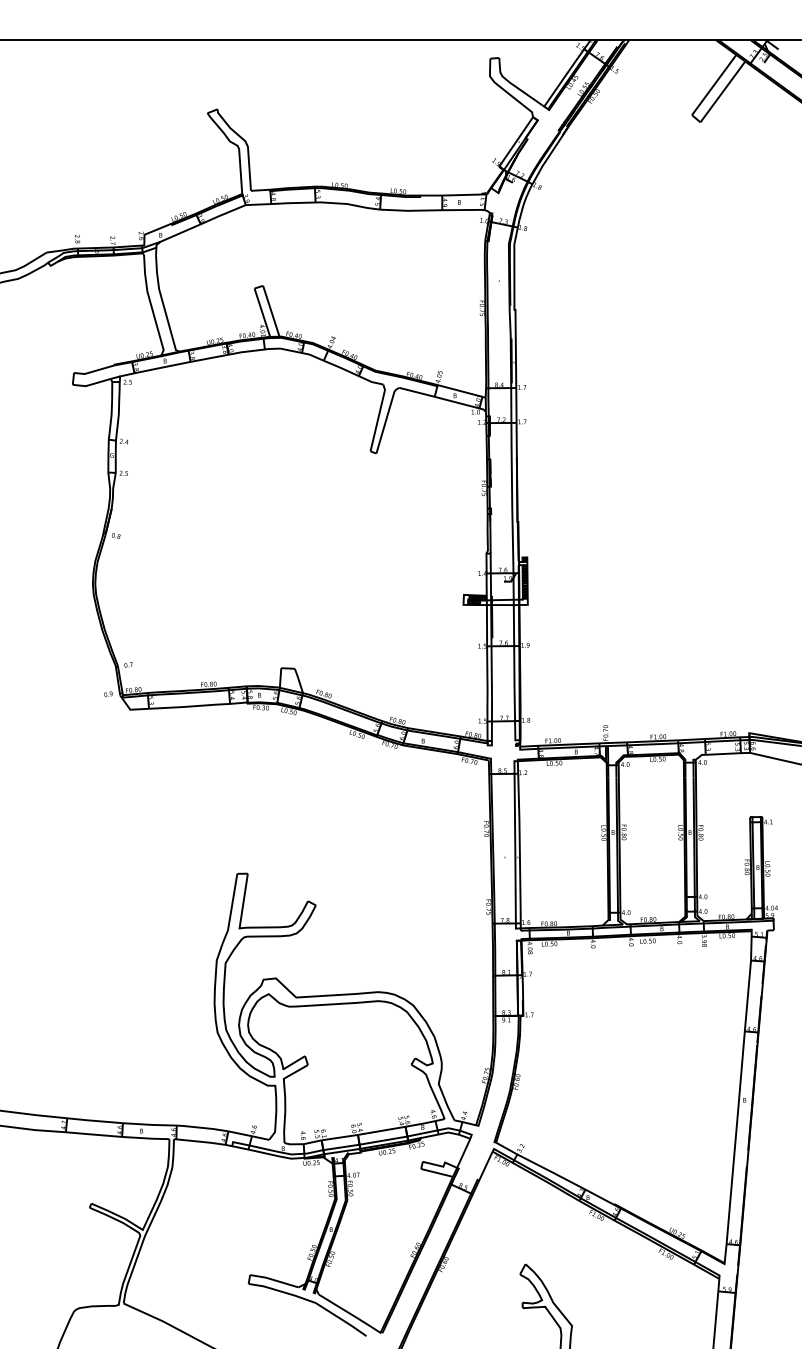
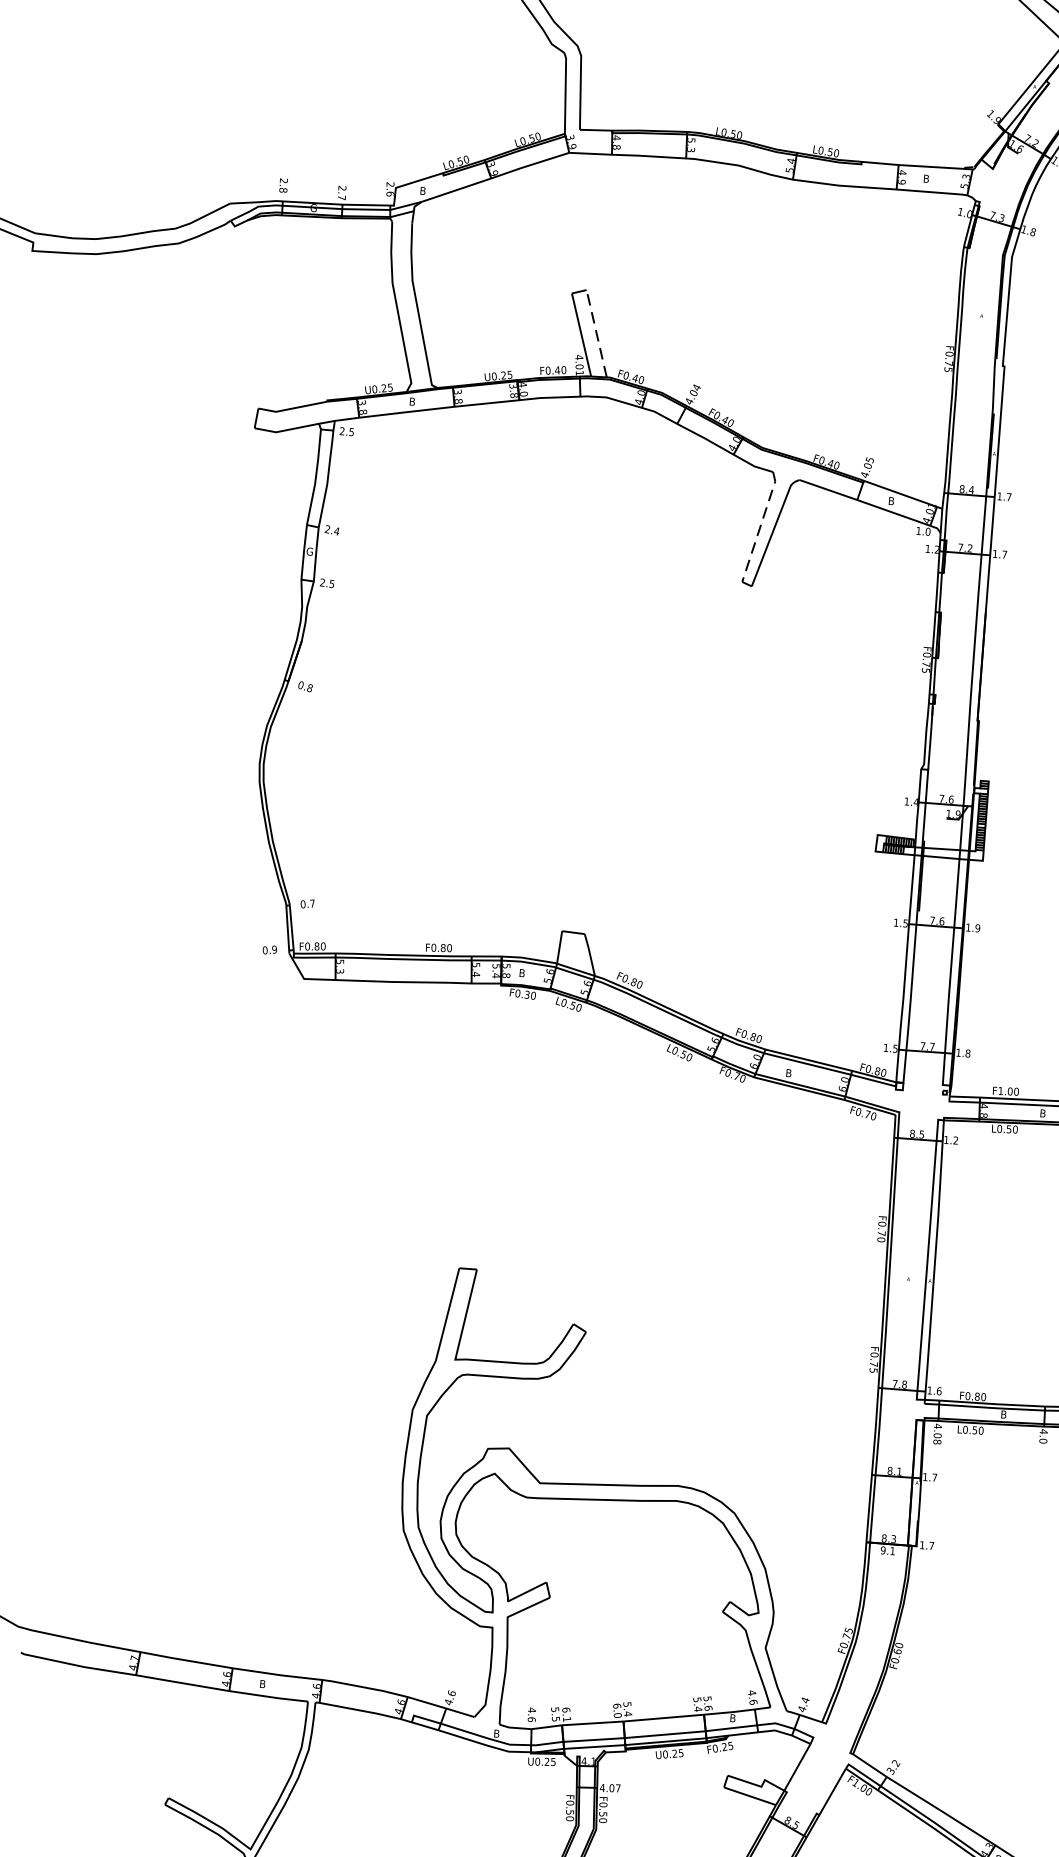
line: (271, 311) -> (596, 334), solid -> dashed
line: (378, 417) -> (760, 526), solid -> dashed

